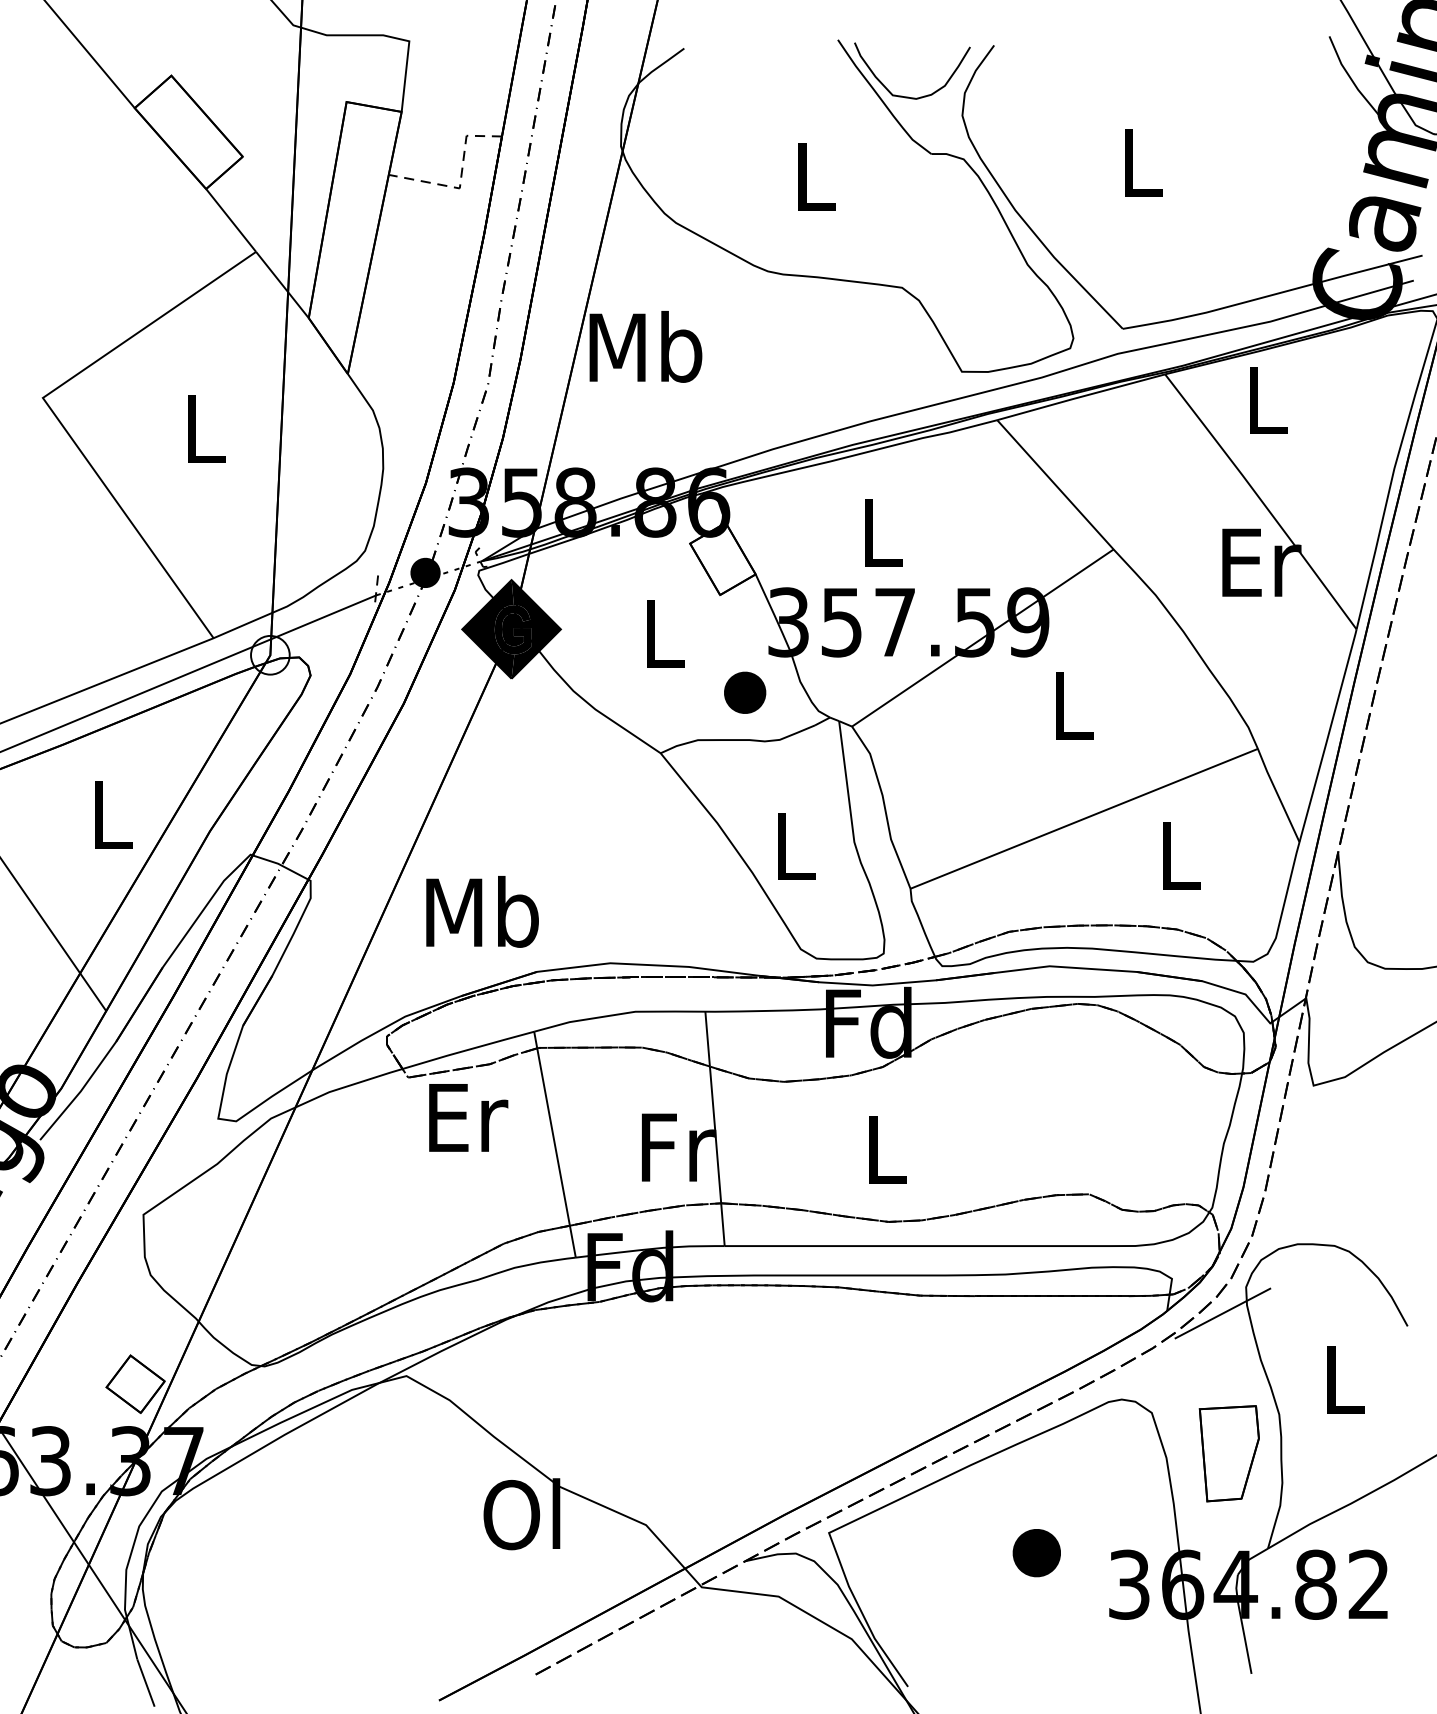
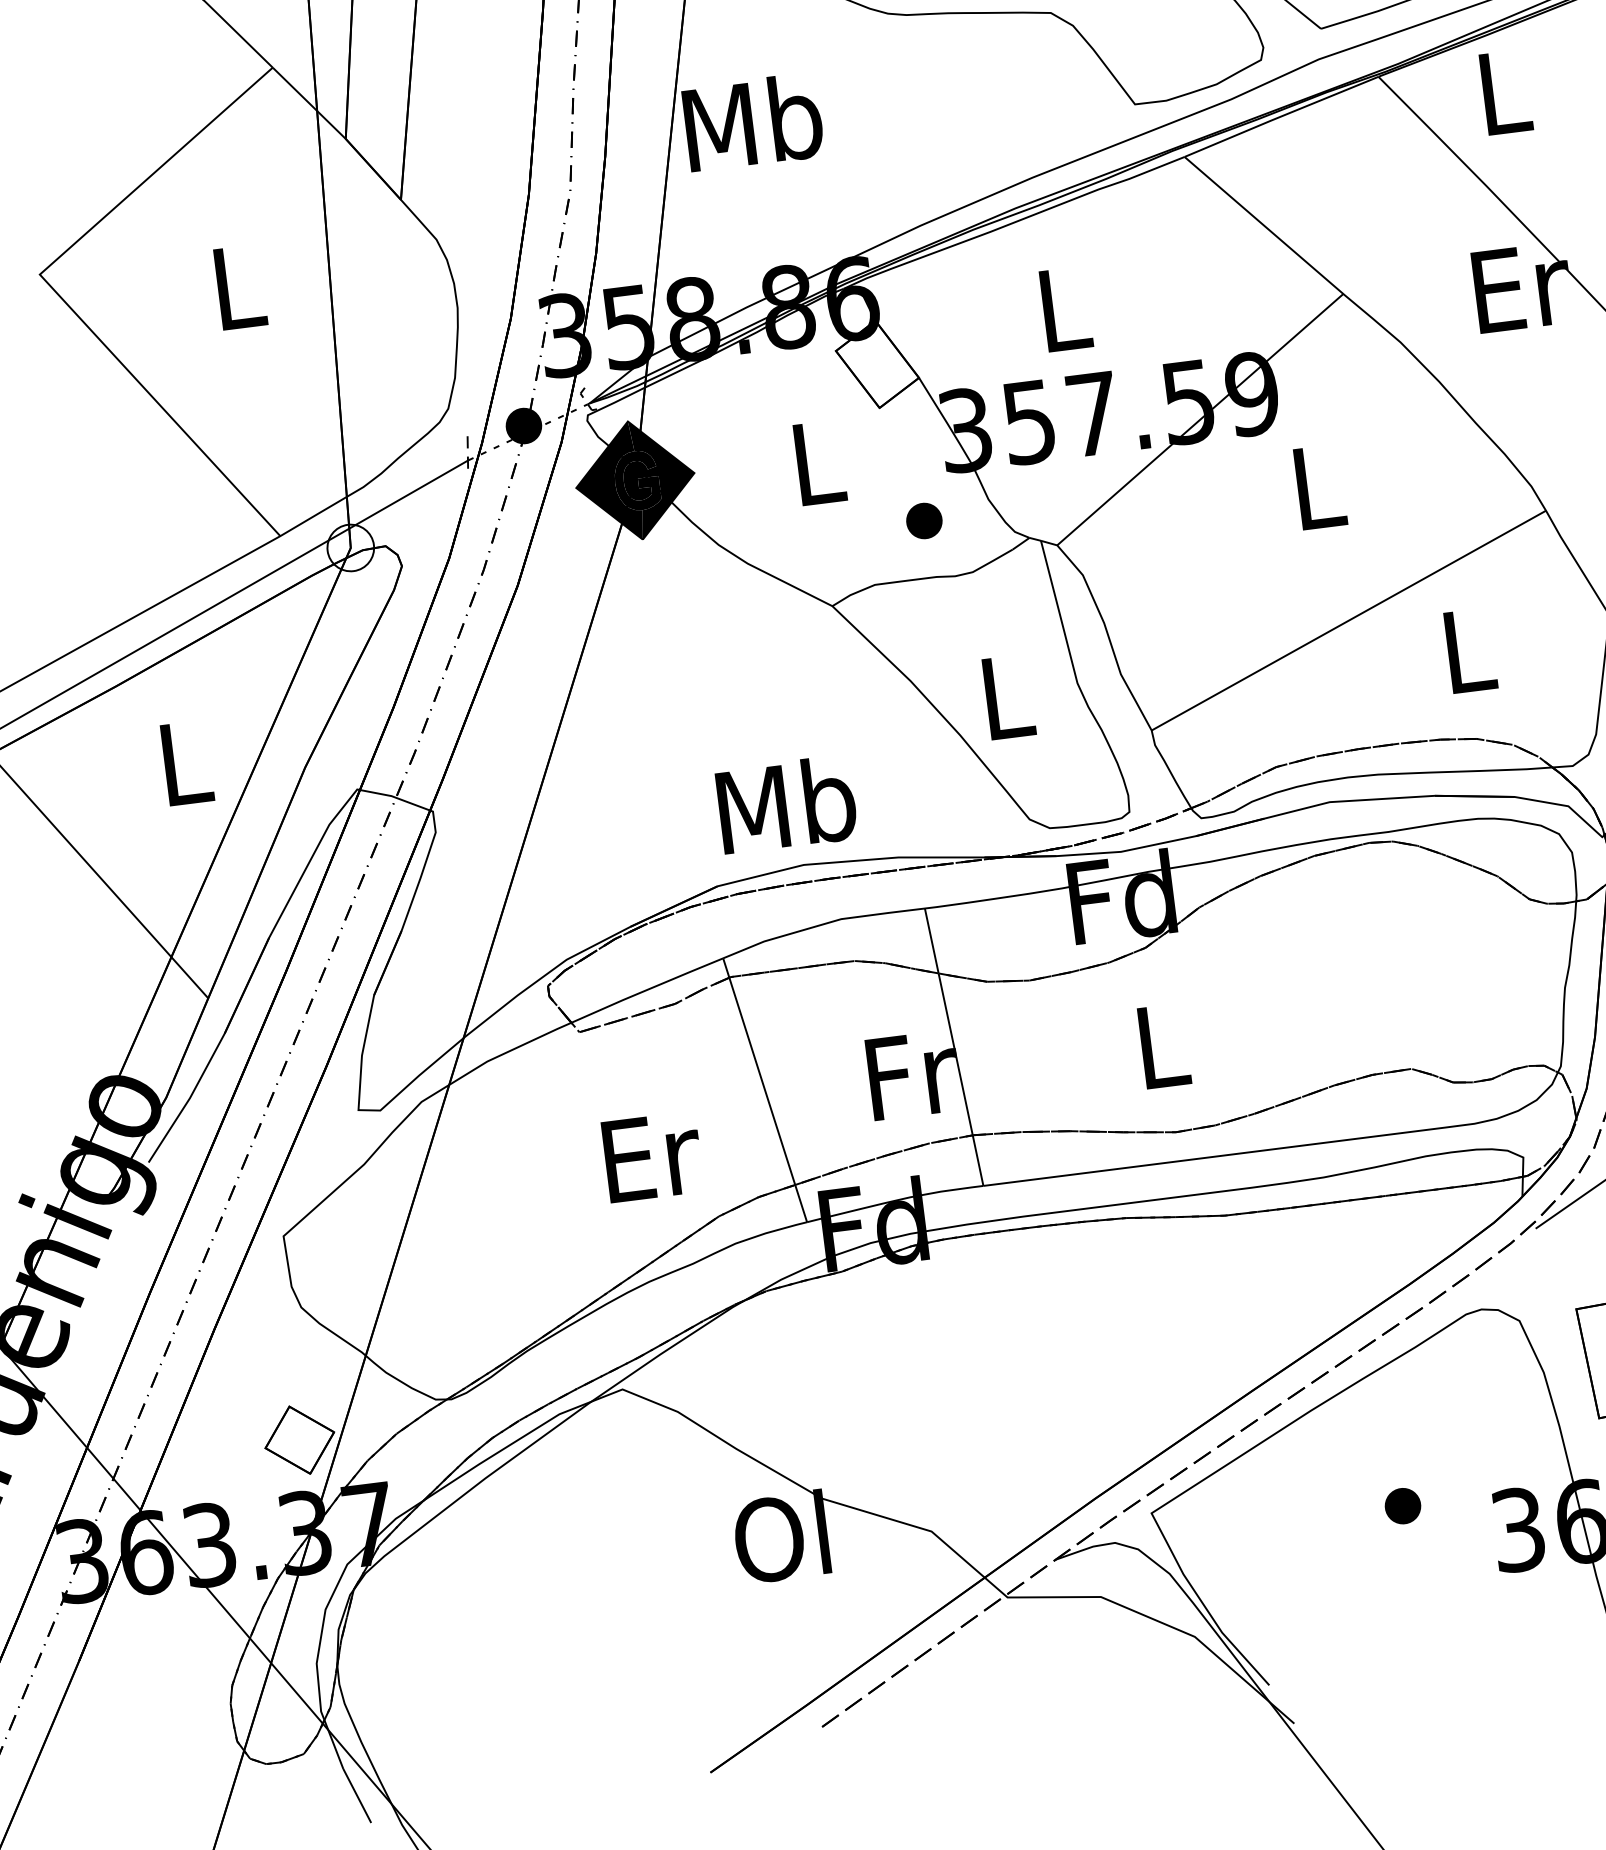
part: (745, 692) -> (924, 520), size x0.71
text: (482, 911) -> (786, 804), moved
text: (468, 1117) -> (652, 1156), moved
part: (1036, 1553) -> (1402, 1506), size x0.62

